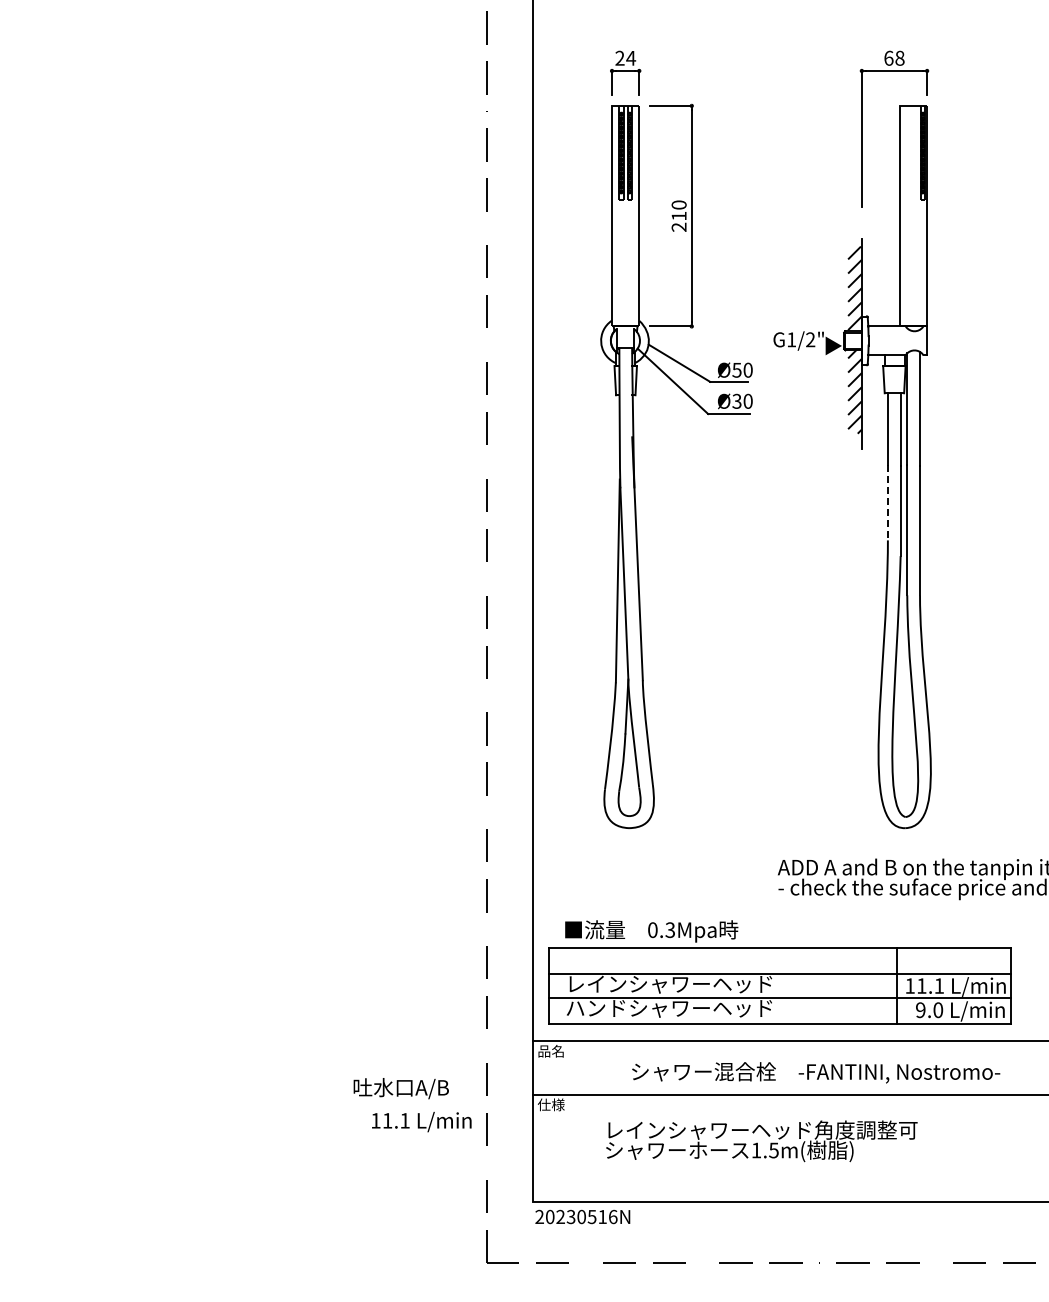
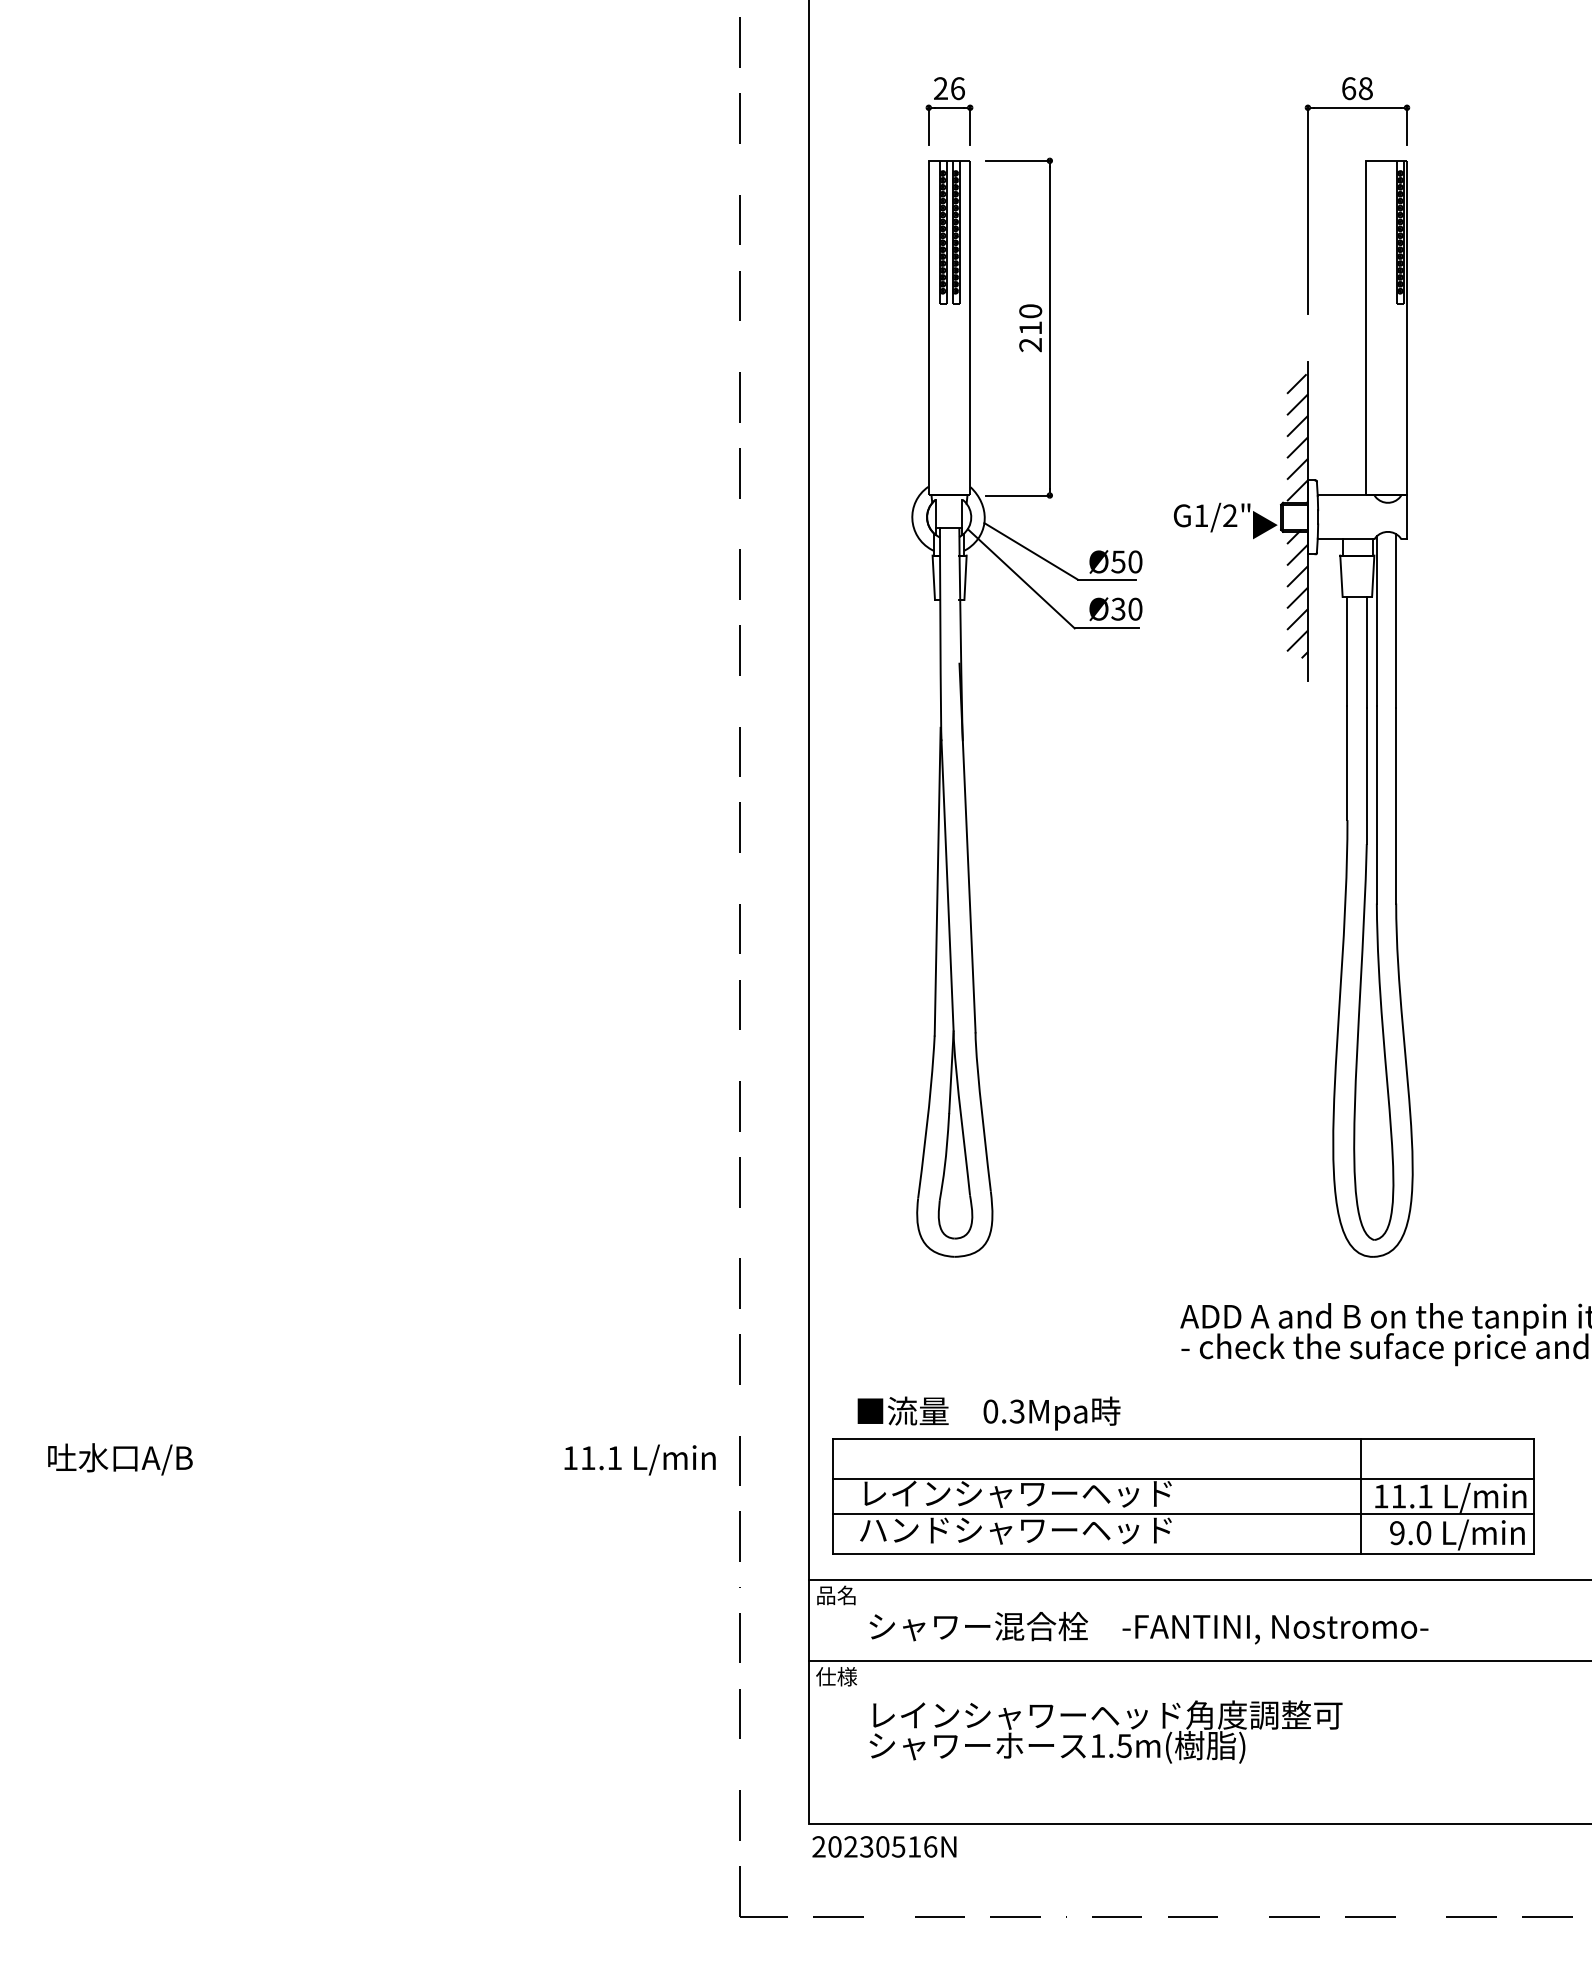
text: (631, 57) -> (958, 87), 24 -> 26
line: (887, 502) -> (1346, 762), dashed -> solid
text: (816, 1072) -> (1149, 1627), moved
text: (400, 1088) -> (119, 1459), moved
text: (421, 1121) -> (639, 1459), moved
text: (761, 1141) -> (1105, 1732), moved

